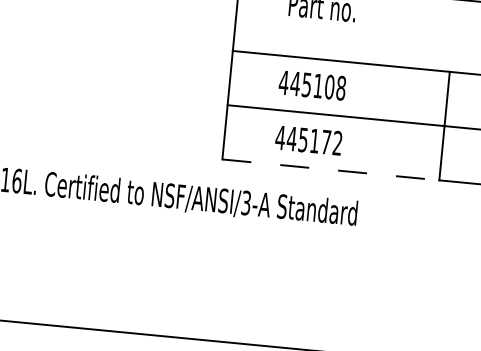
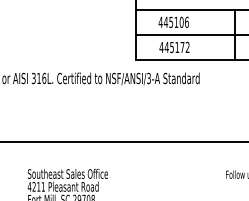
text: (340, 86) -> (186, 21), 445108 -> 445106
line: (330, 169) -> (185, 59), dashed -> solid

